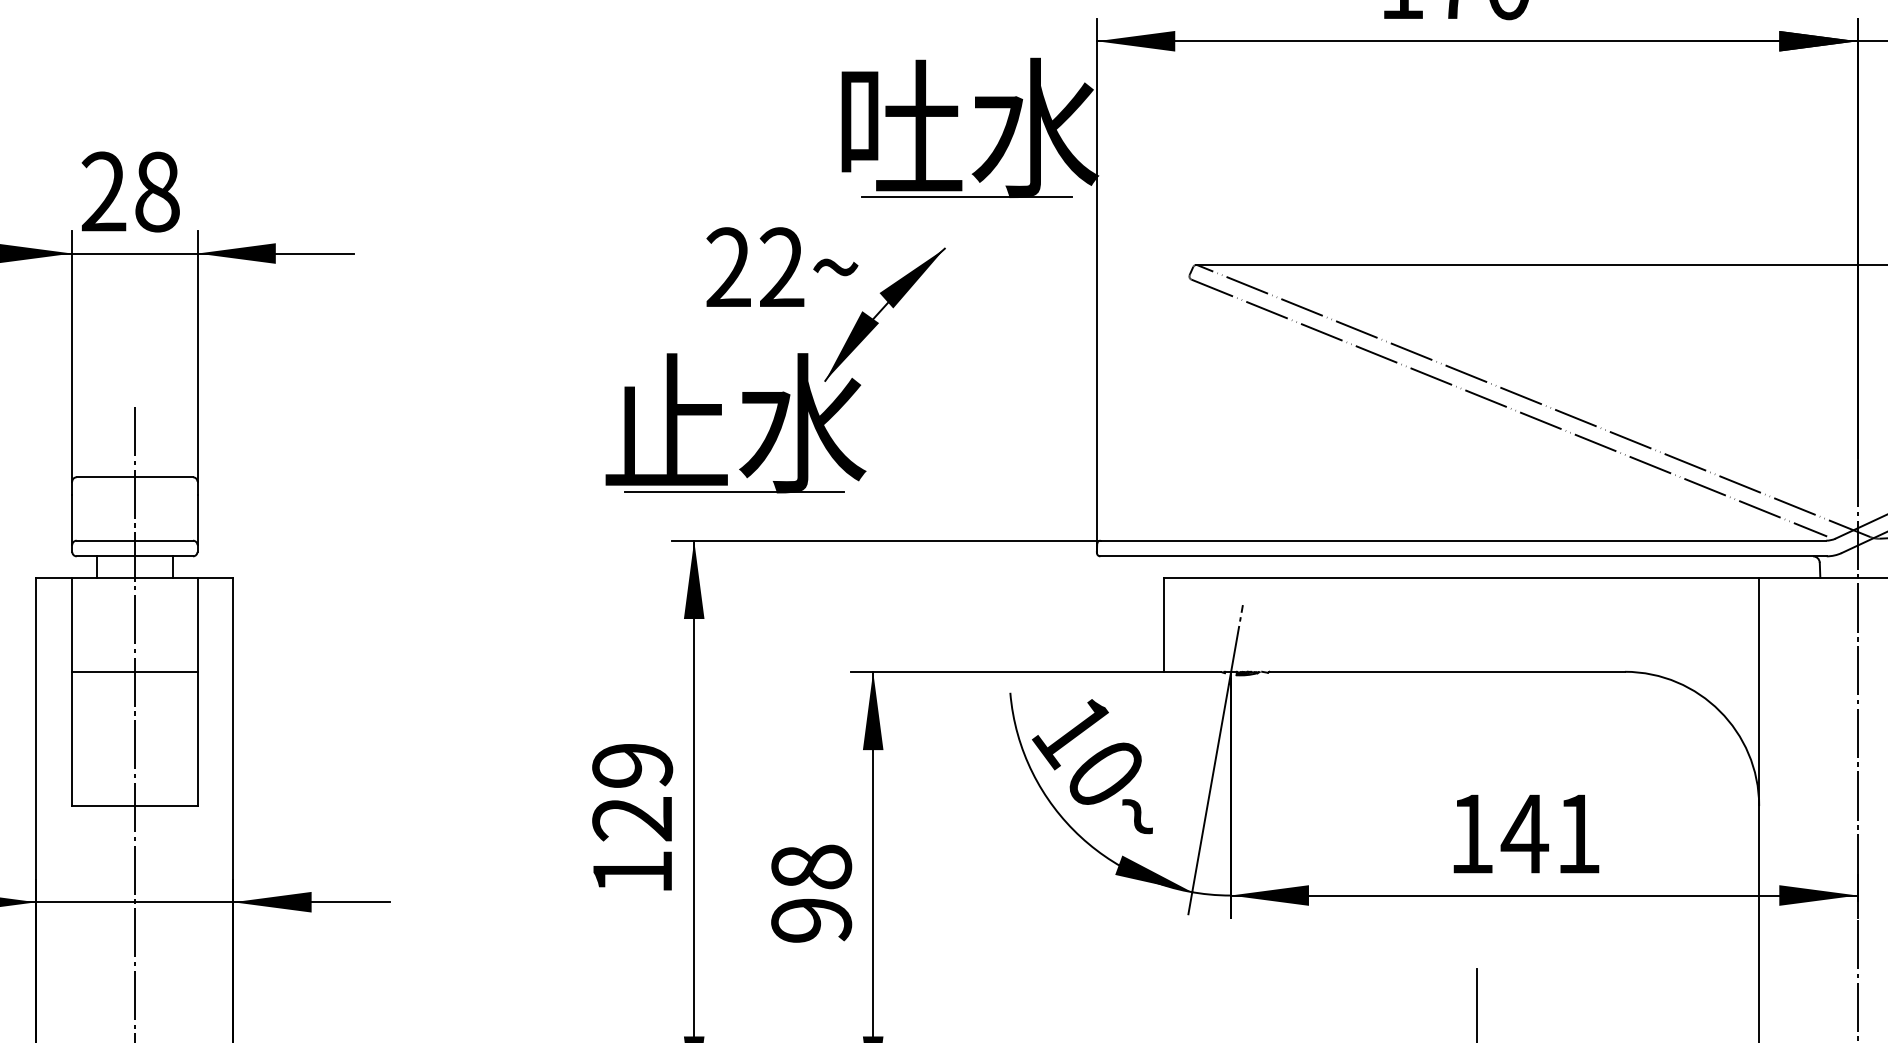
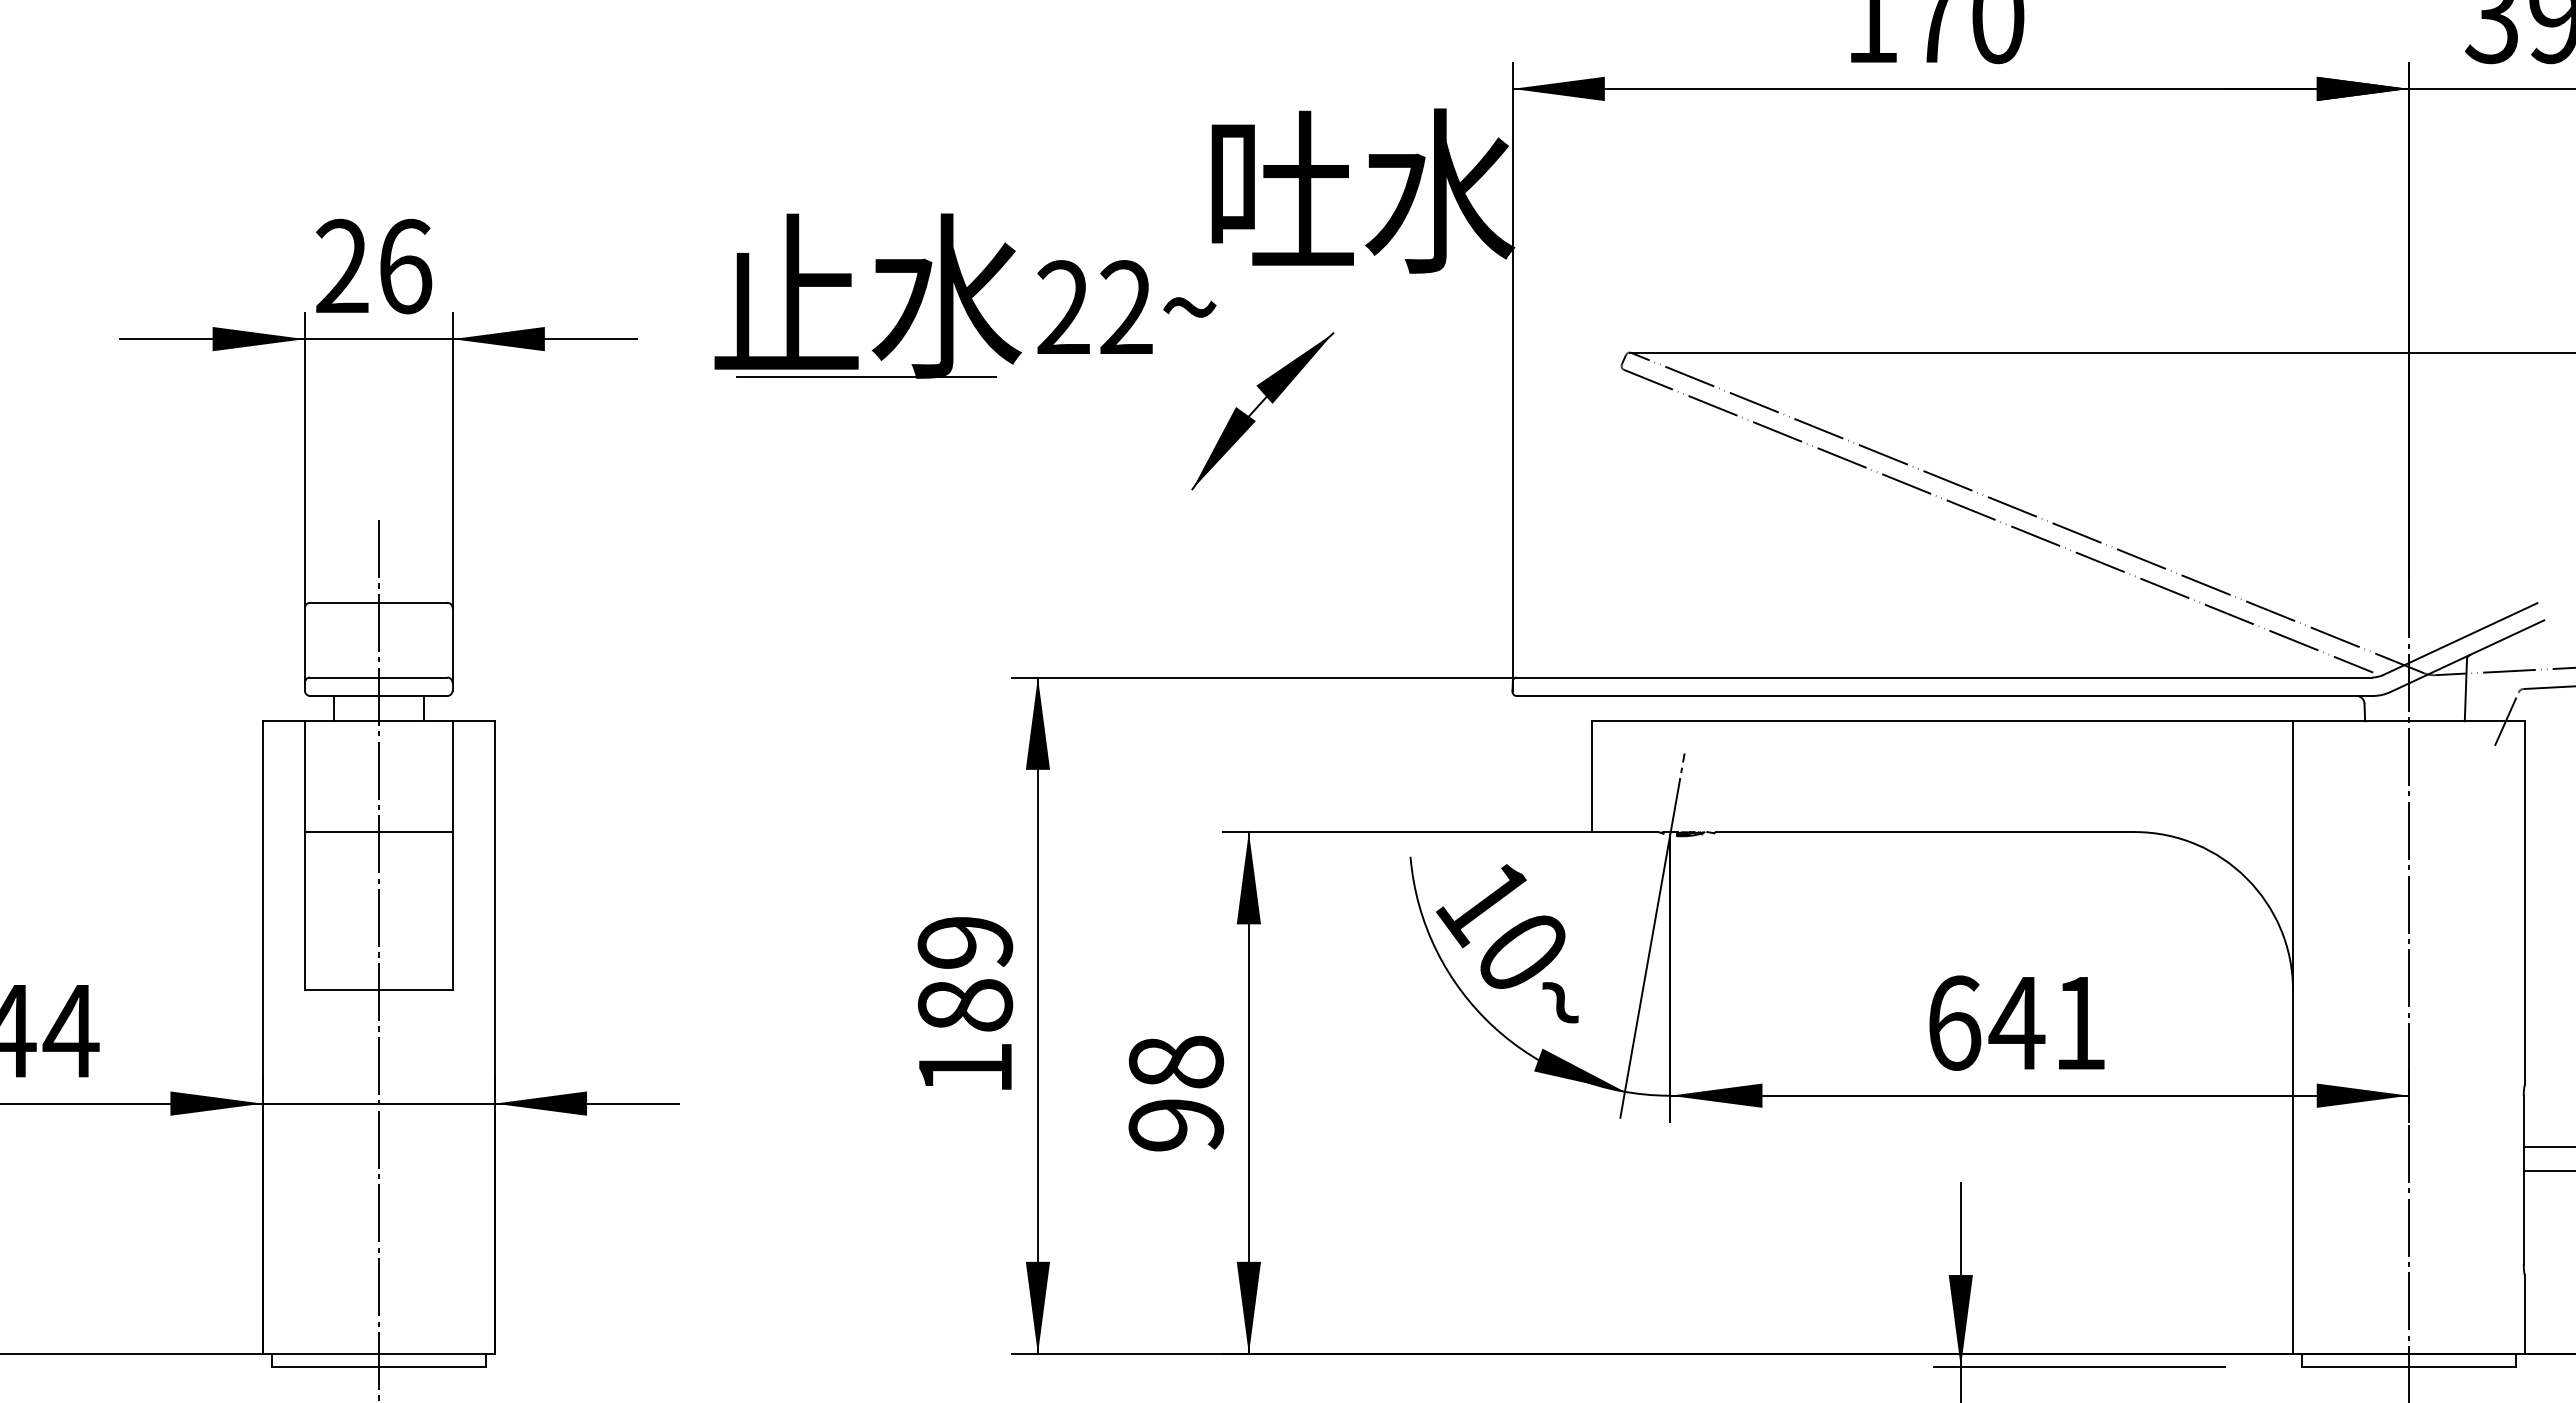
text: (157, 191) -> (405, 266), 28 -> 26
line: (967, 197) -> (1359, 272), removed
text: (782, 266) -> (1126, 306), moved
part: (721, 415) -> (851, 286), moved
text: (632, 818) -> (965, 1005), 129 -> 189
text: (1472, 833) -> (1955, 1022), 141 -> 641

